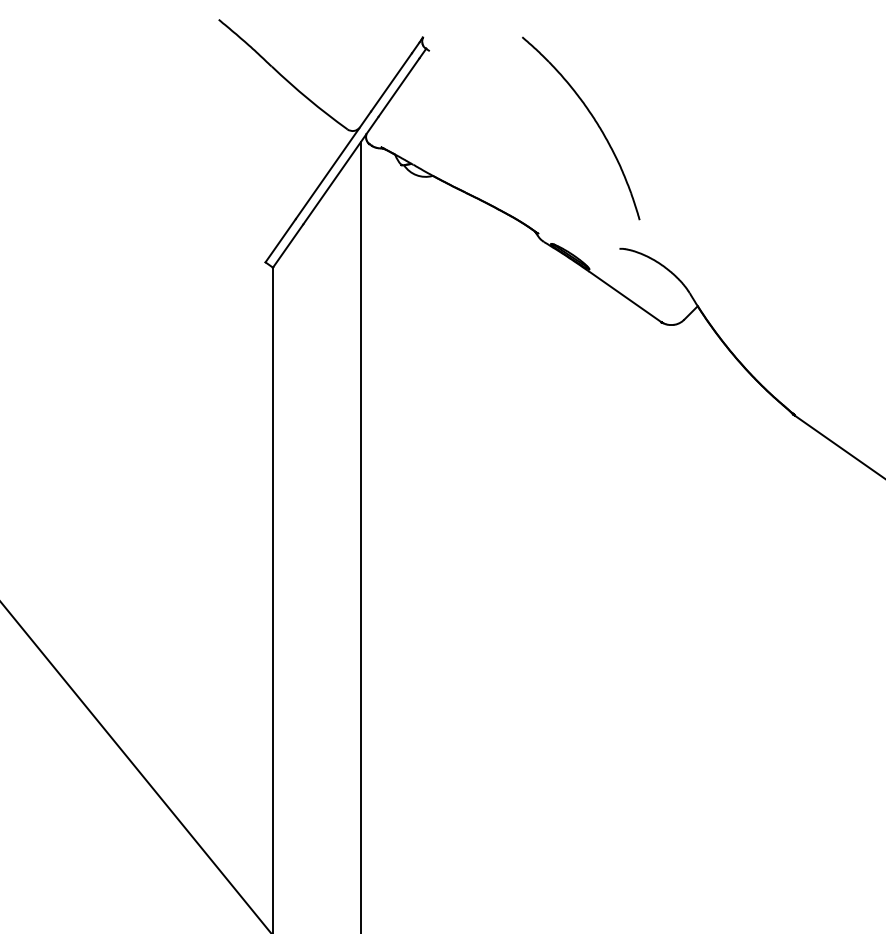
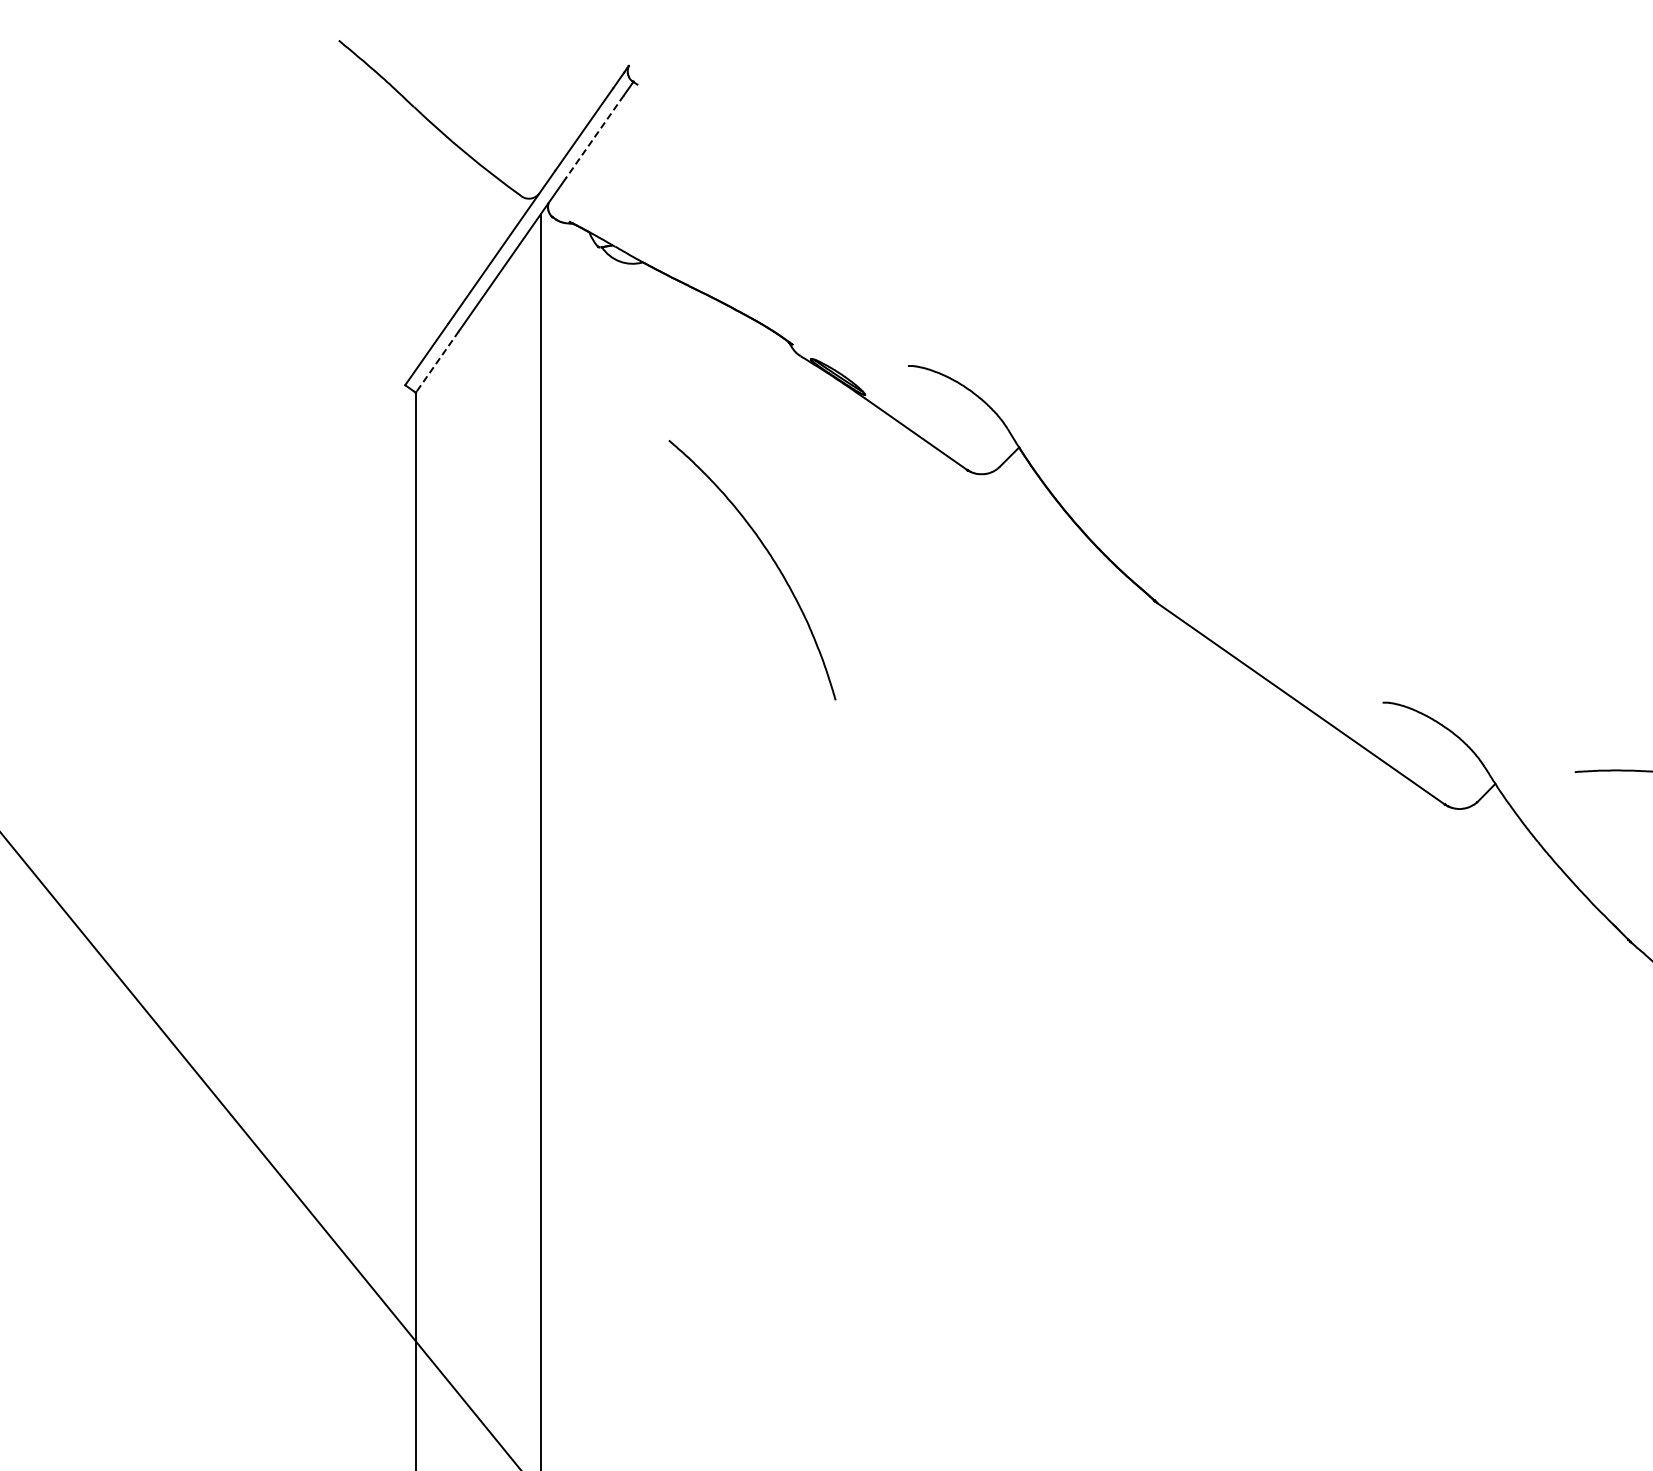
line: (398, 87) -> (594, 136), solid -> dashed
part: (594, 121) -> (771, 559), moved
line: (288, 246) -> (437, 362), solid -> dashed

